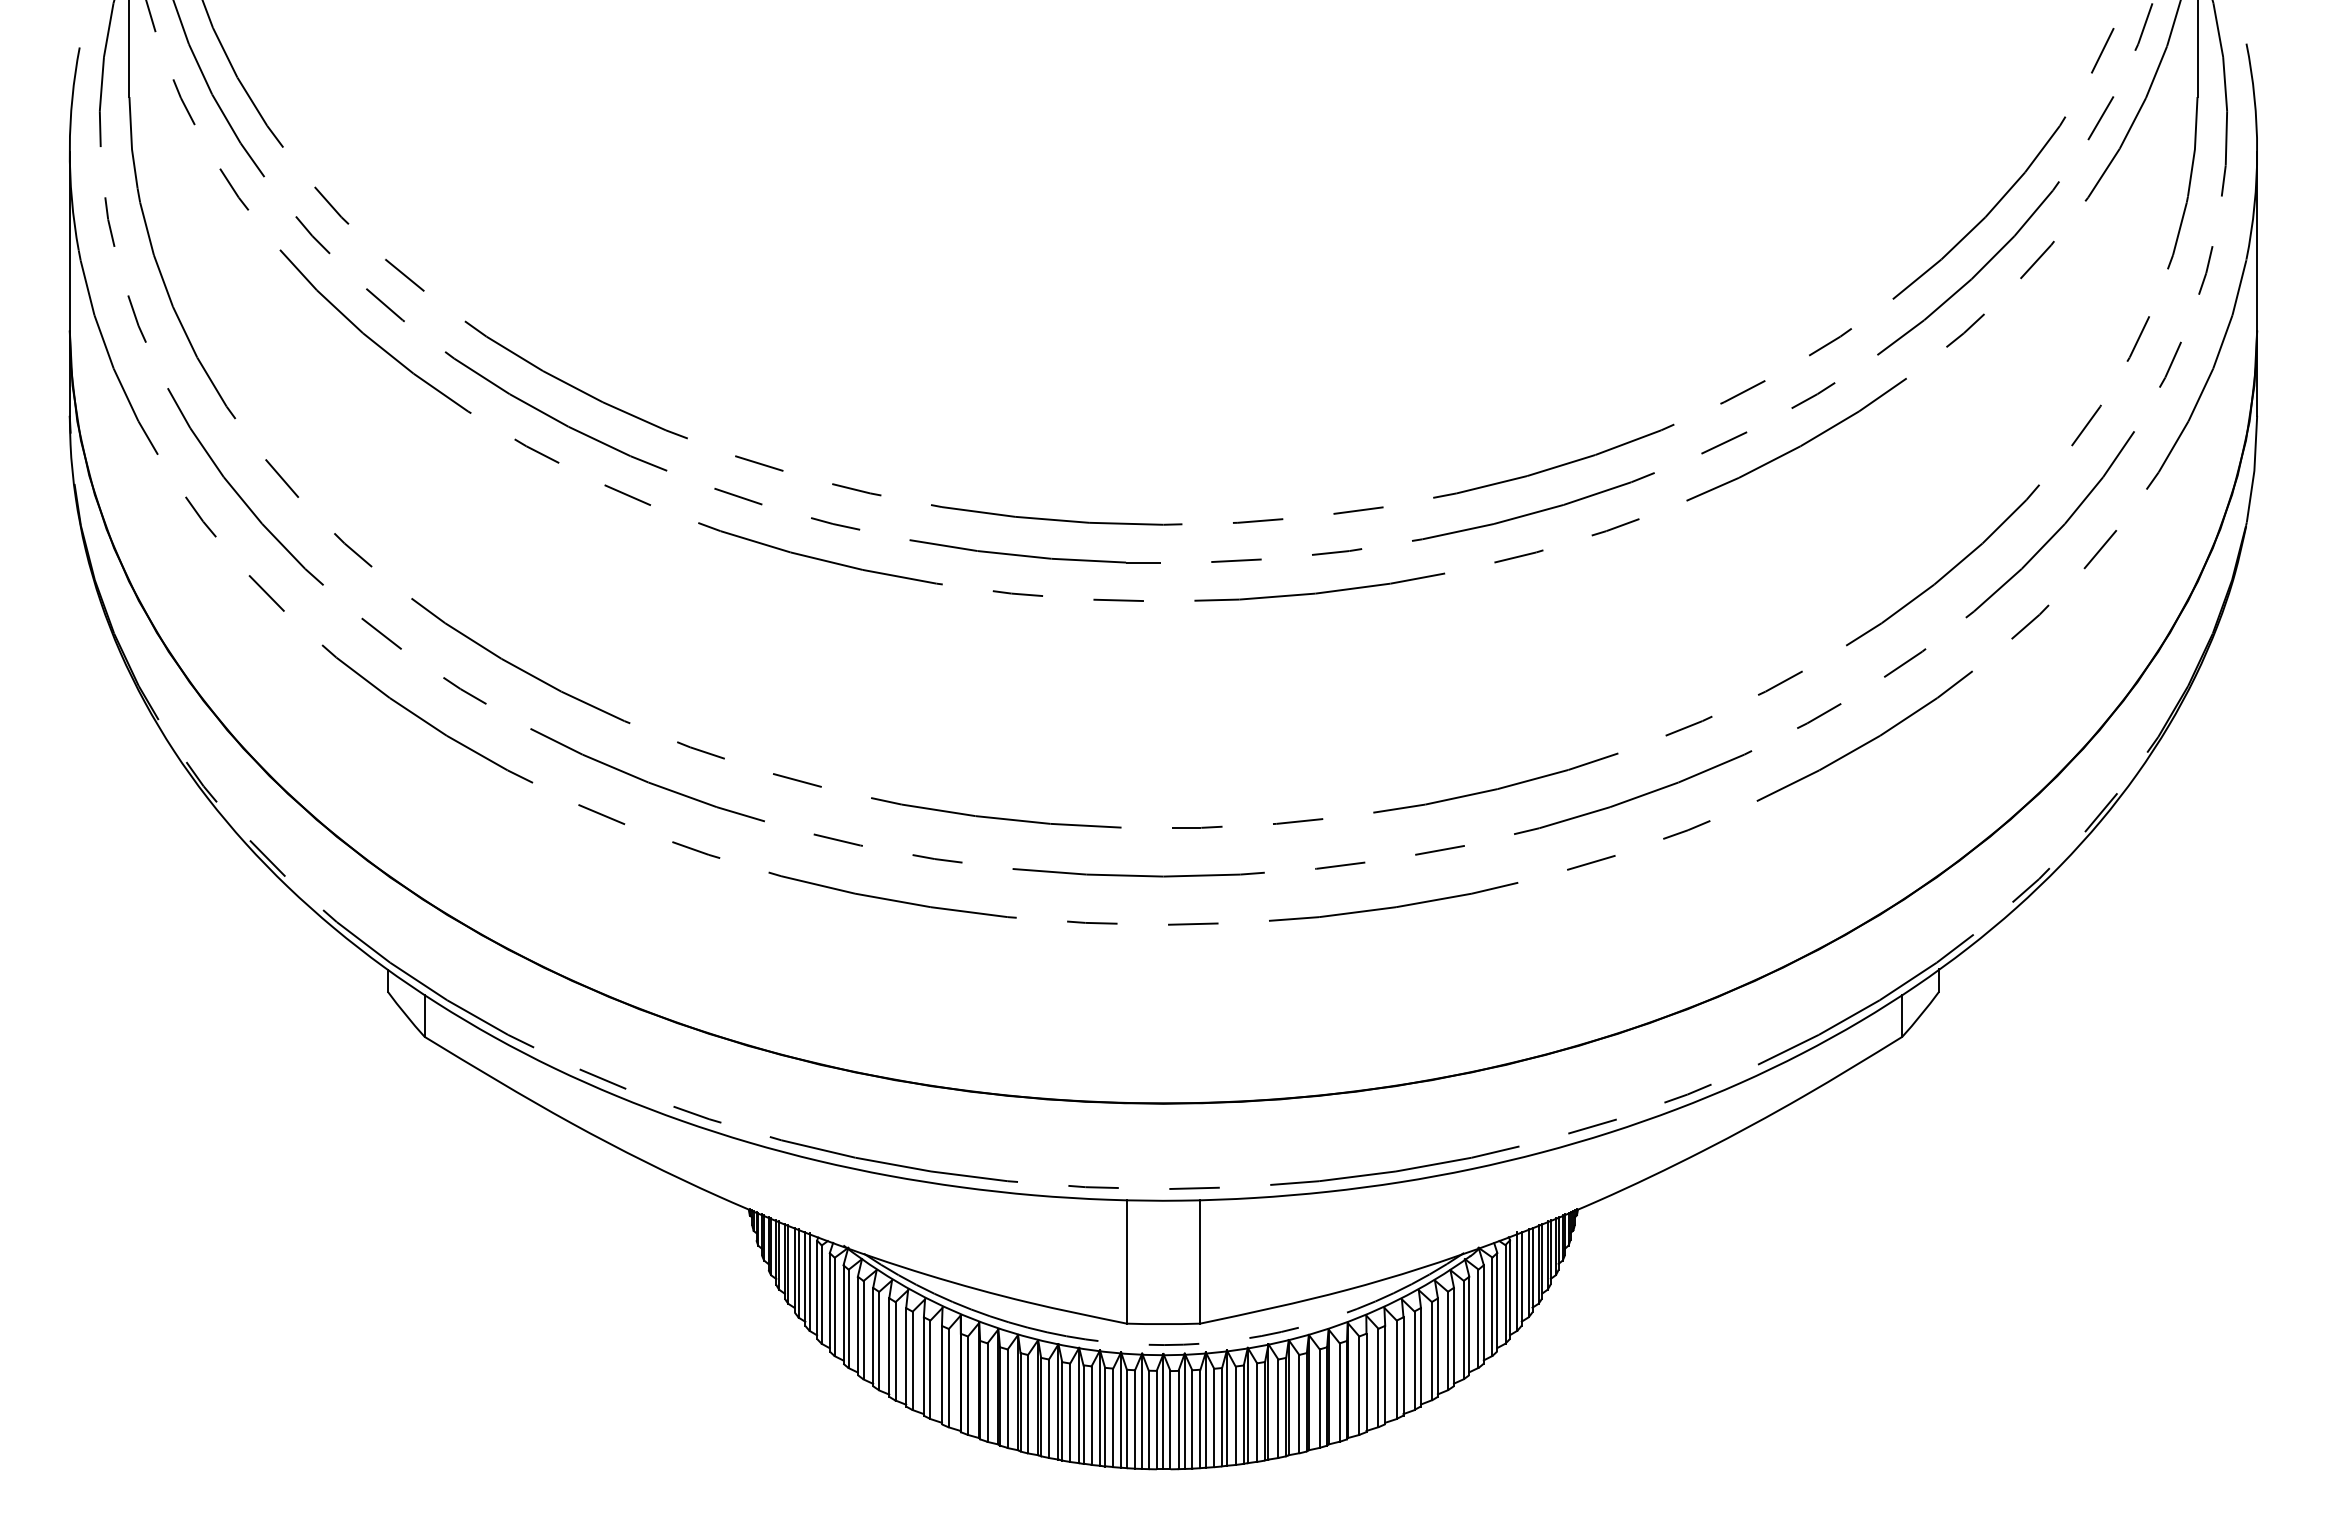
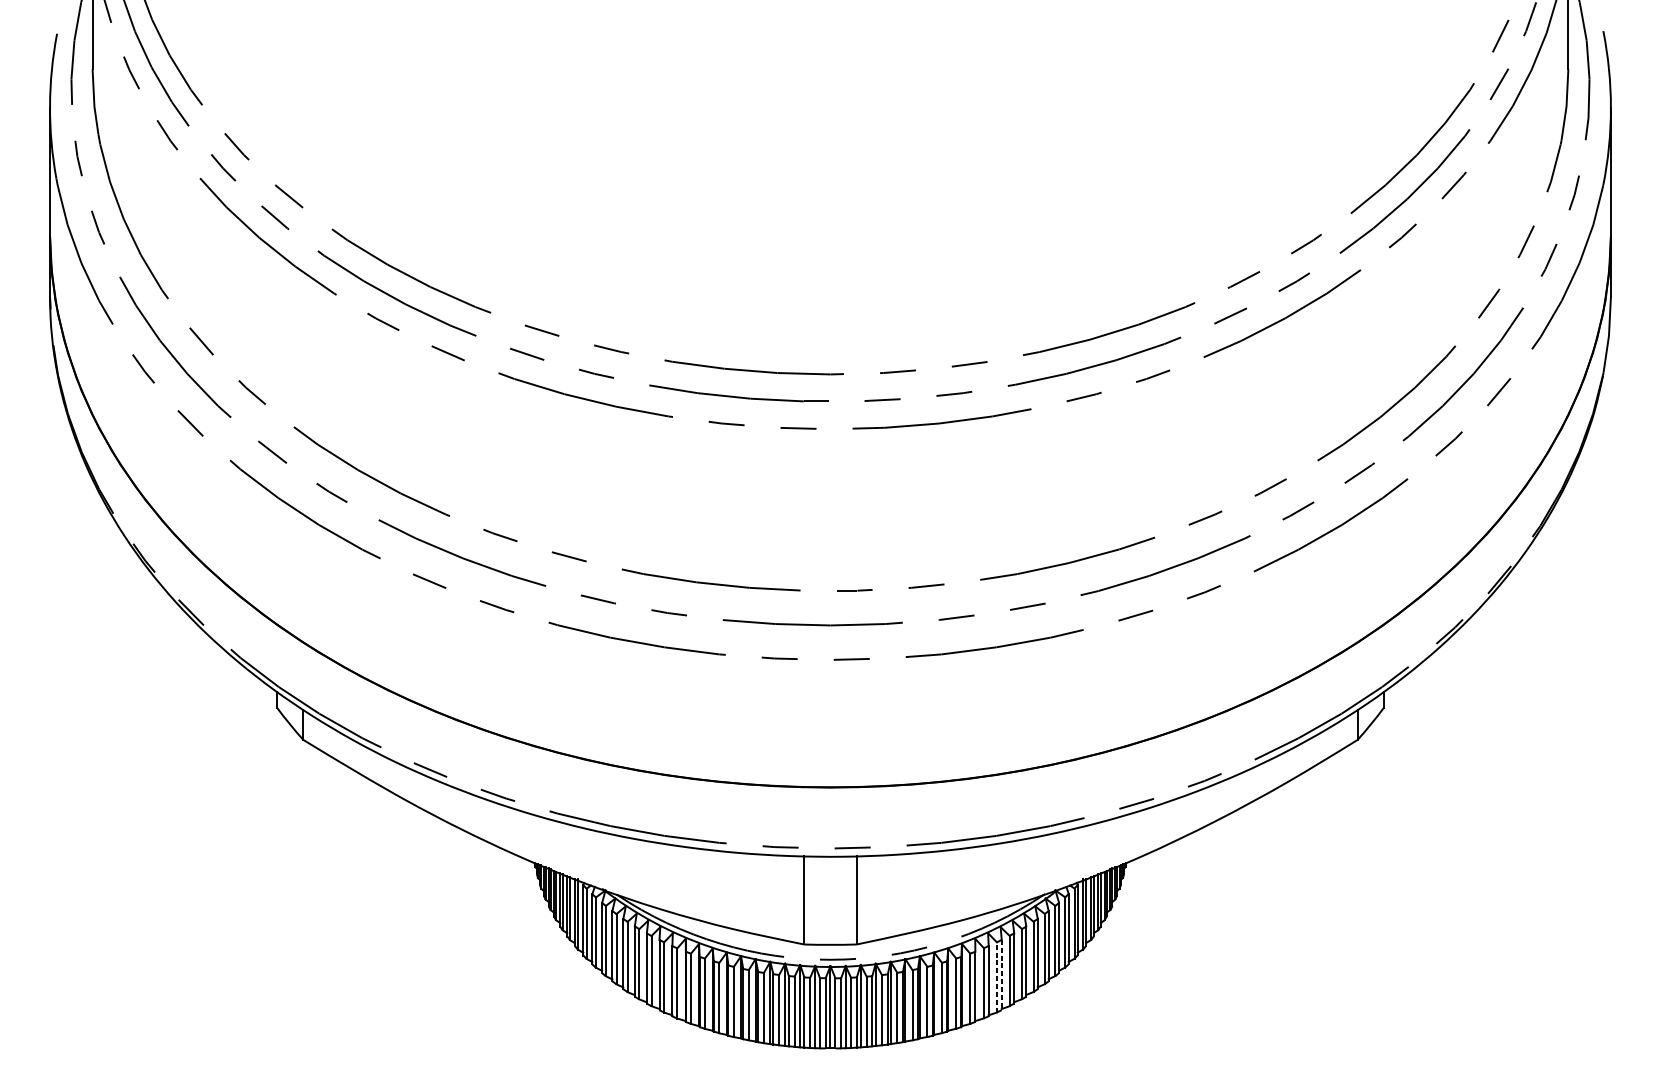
line: (1403, 1366) -> (1001, 975), solid -> dashed
line: (1396, 1369) -> (996, 977), solid -> dashed

